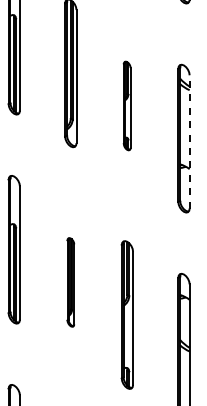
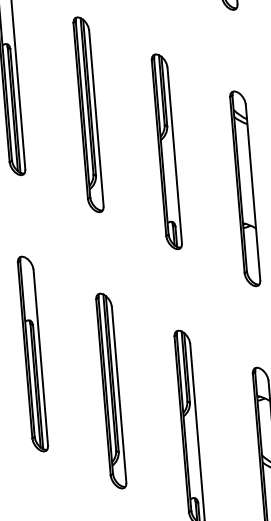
part: (126, 105) -> (165, 151), size x1.67
line: (189, 141) -> (252, 191), dashed -> solid
part: (70, 282) -> (110, 391), size x1.67

